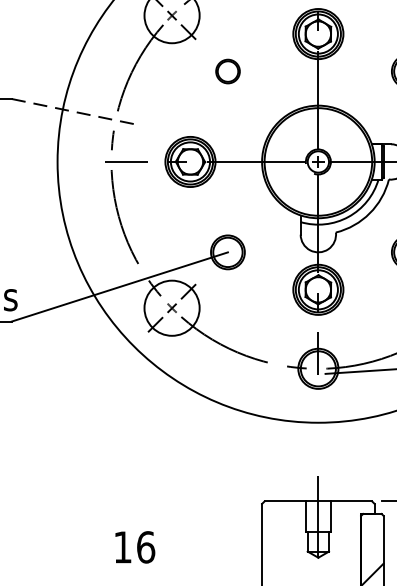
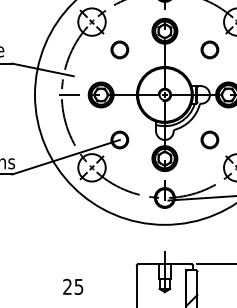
part: (227, 70) -> (119, 49), size x1.43
line: (74, 112) -> (43, 70), dashed -> solid
text: (134, 546) -> (73, 286), 16 -> 25

